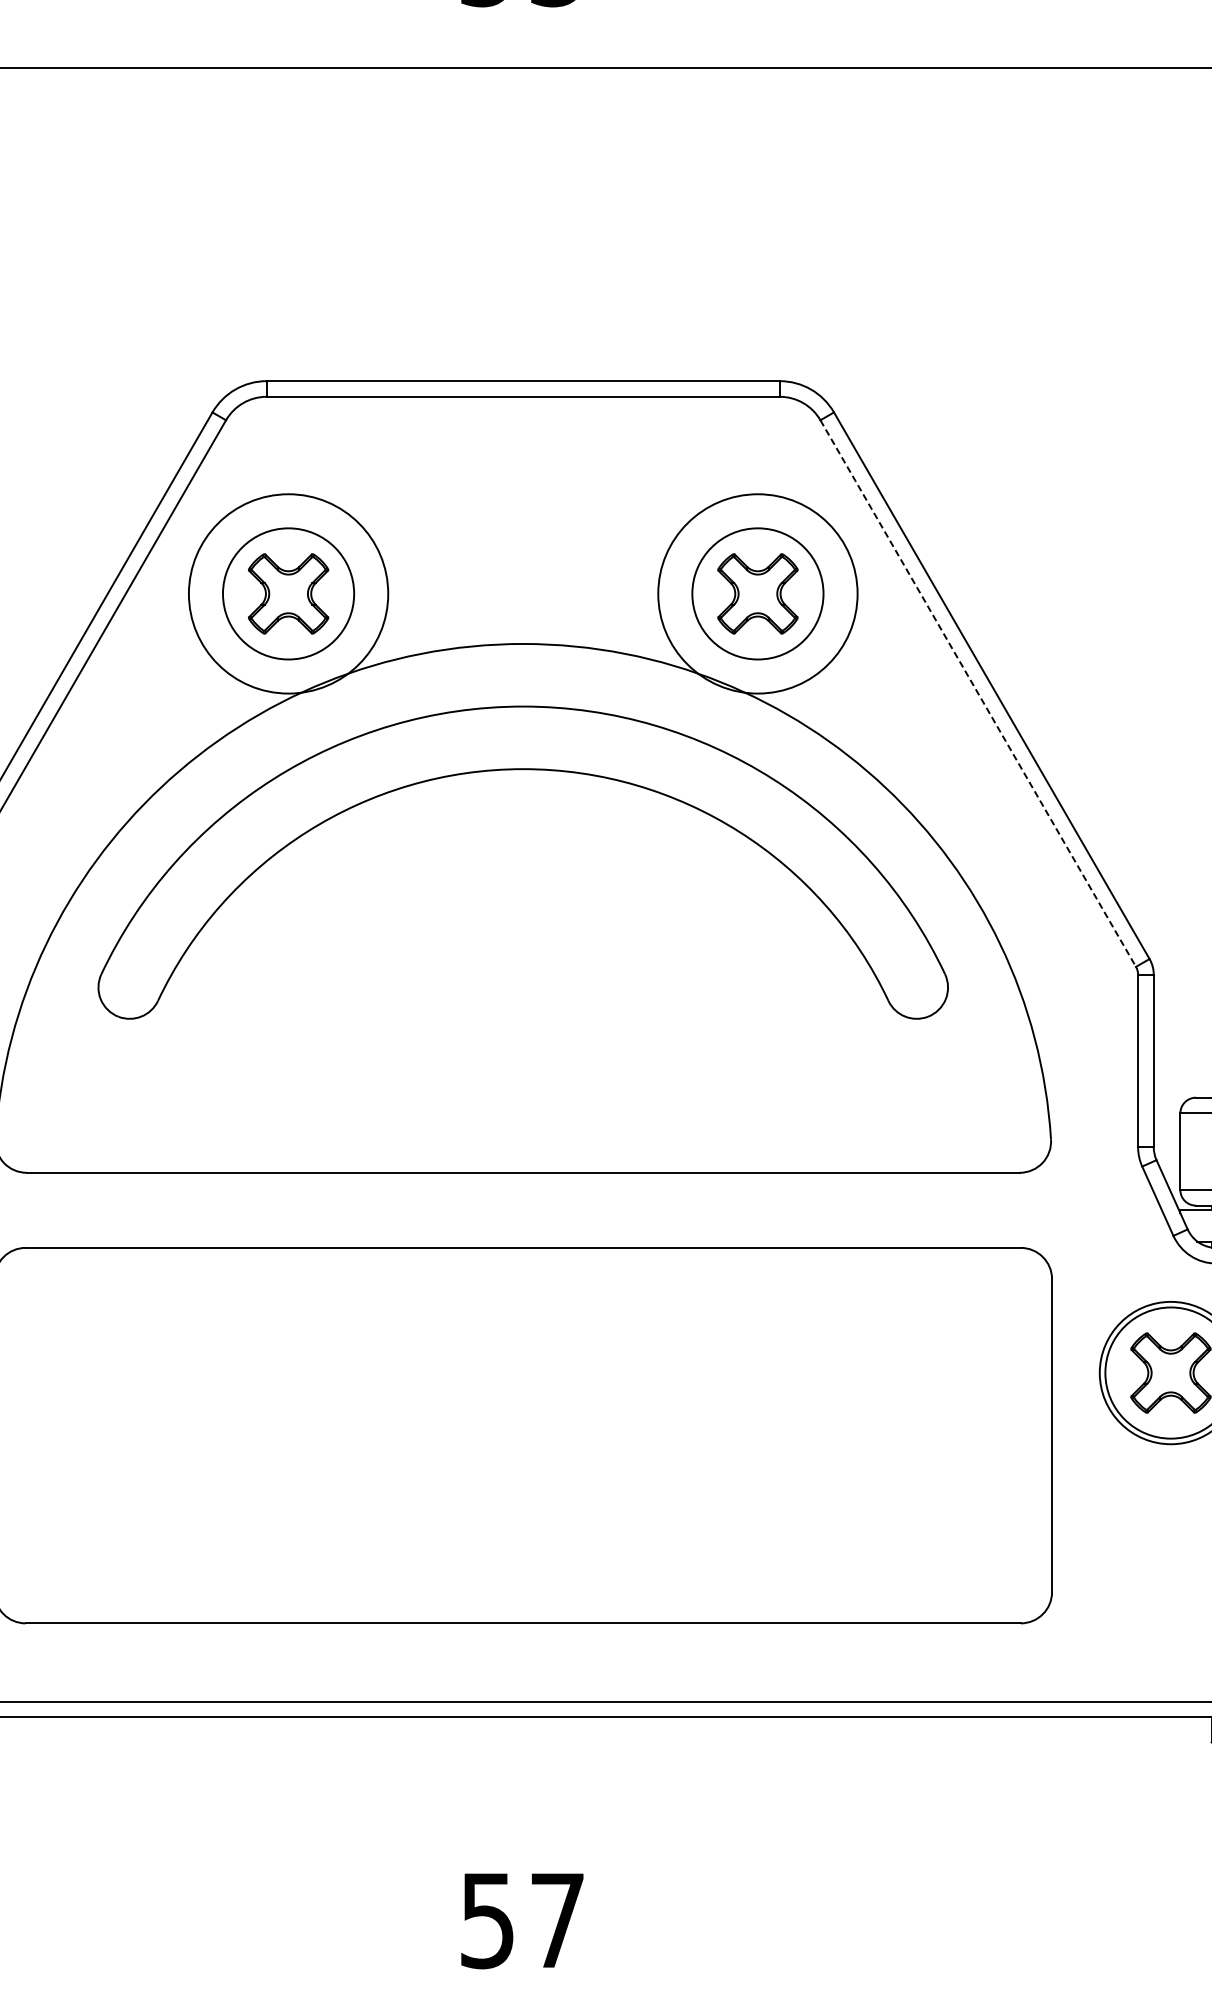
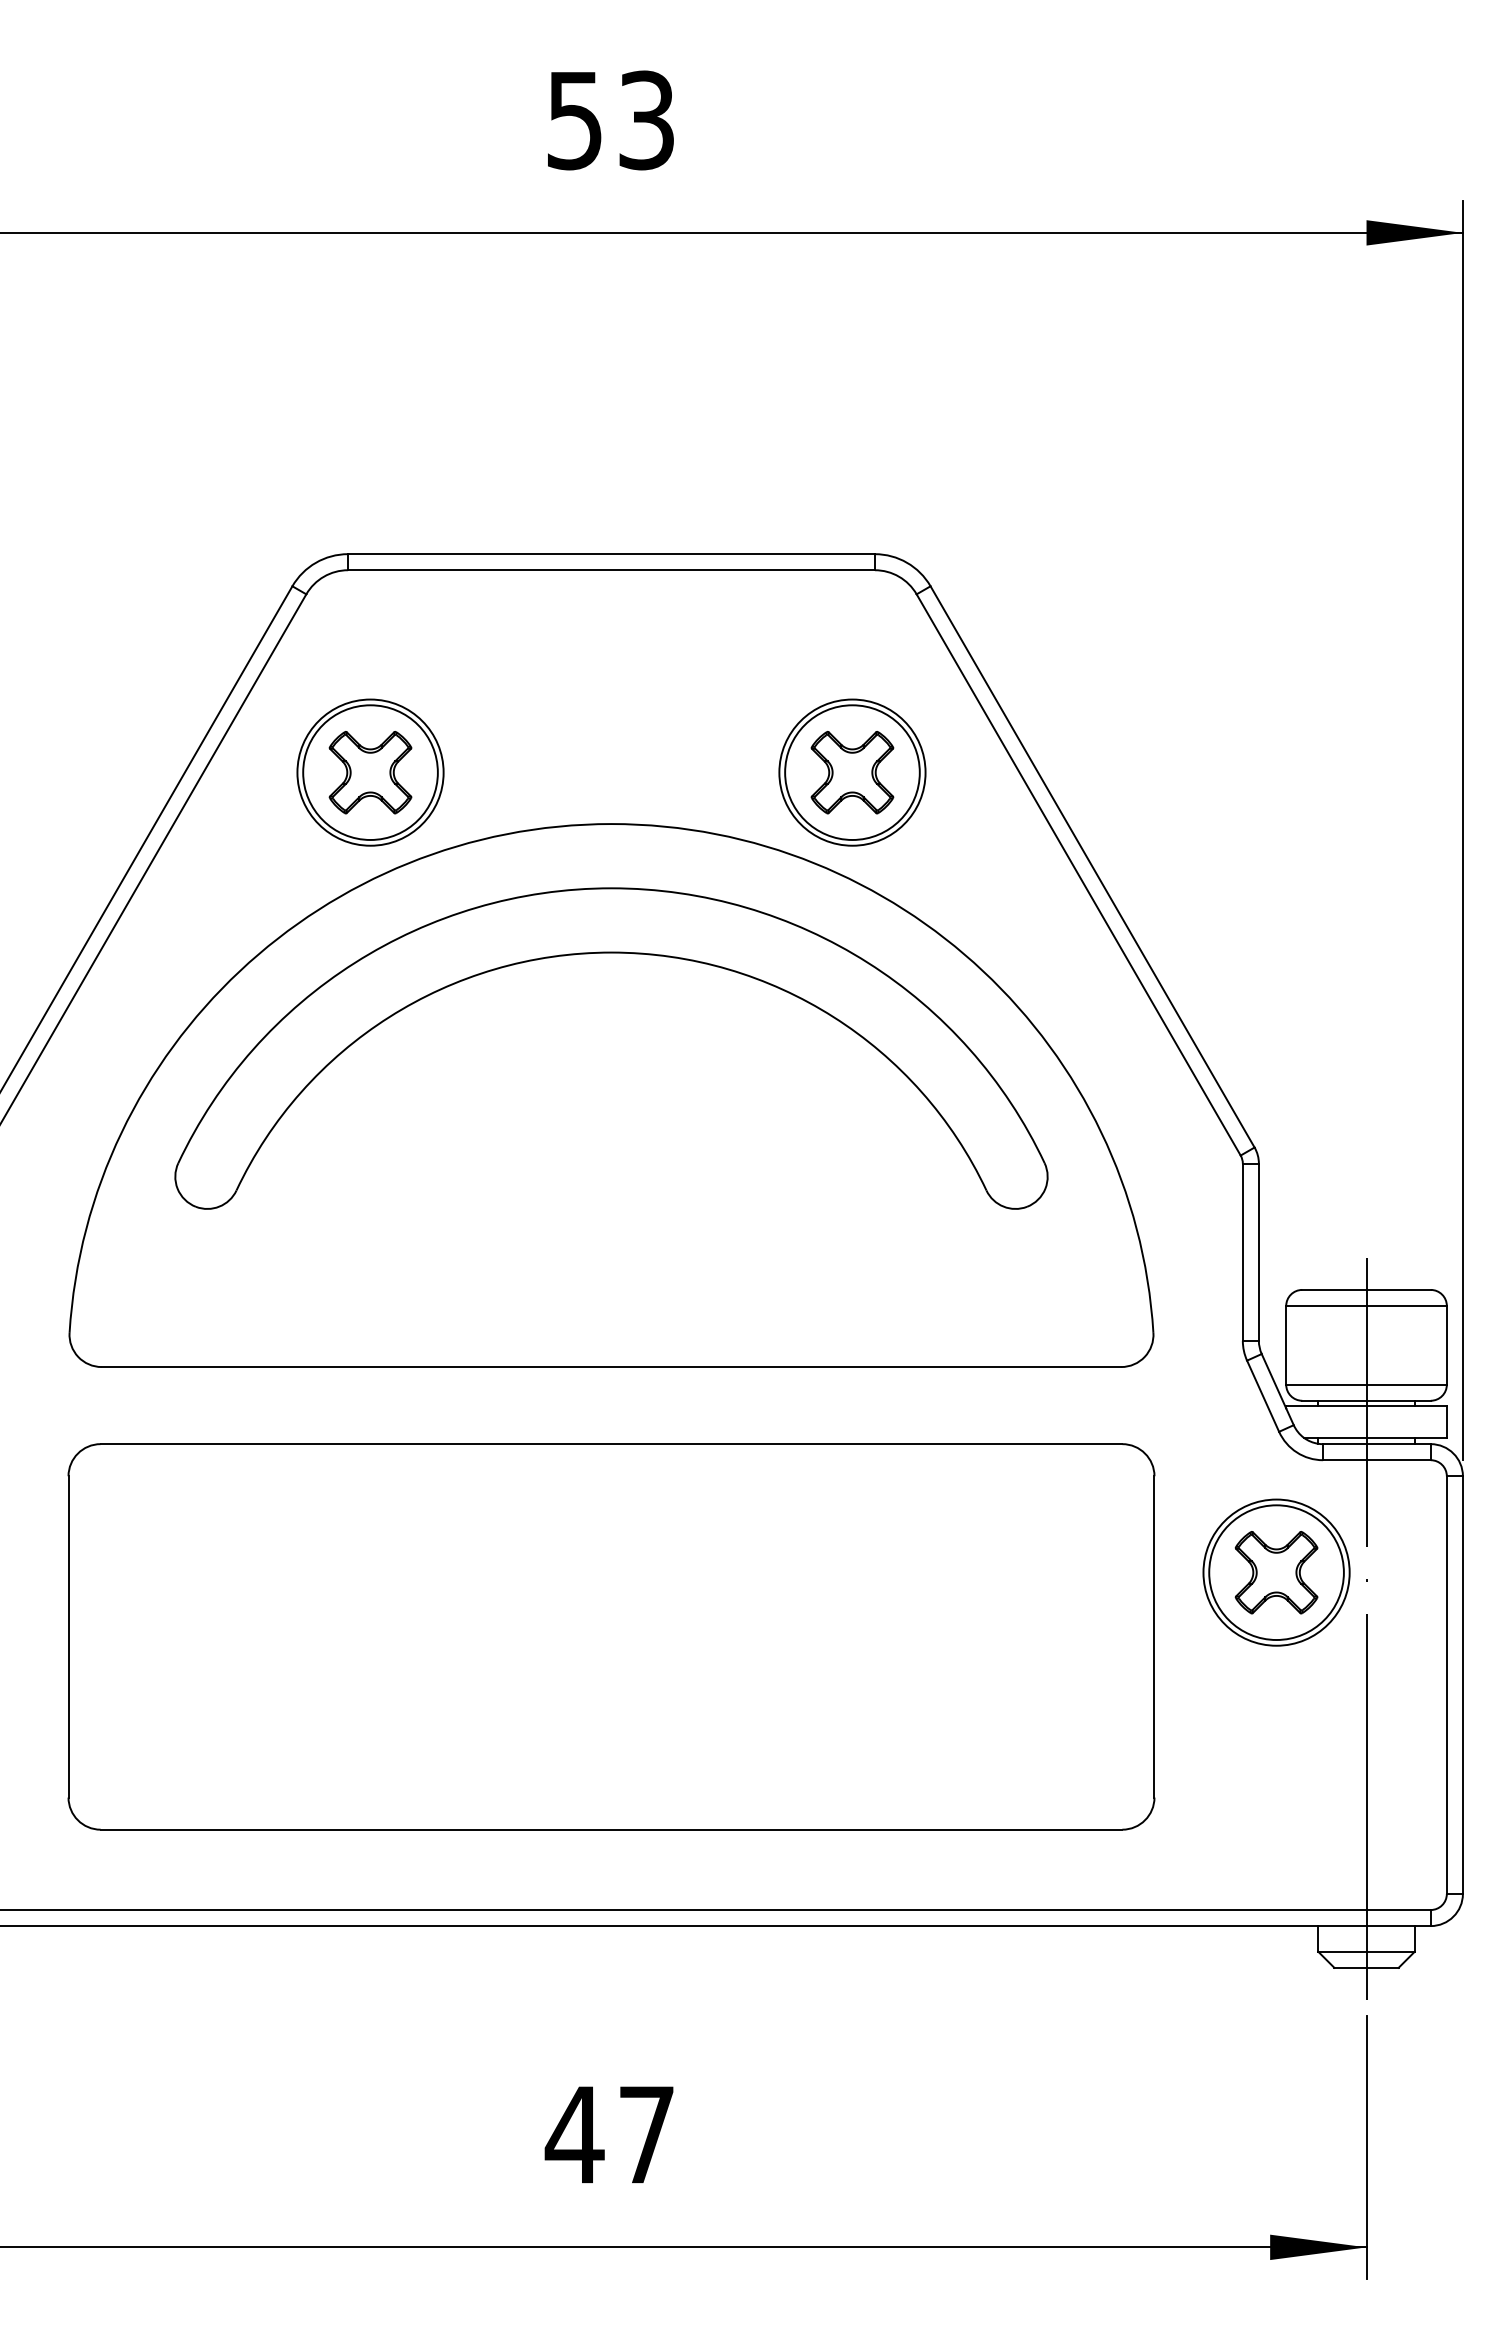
circle: (288, 593) -> (370, 772), size x0.71
circle: (757, 593) -> (852, 772), size x0.71
line: (978, 694) -> (1078, 875), dashed -> solid
text: (487, 1921) -> (574, 2135), 57 -> 47

